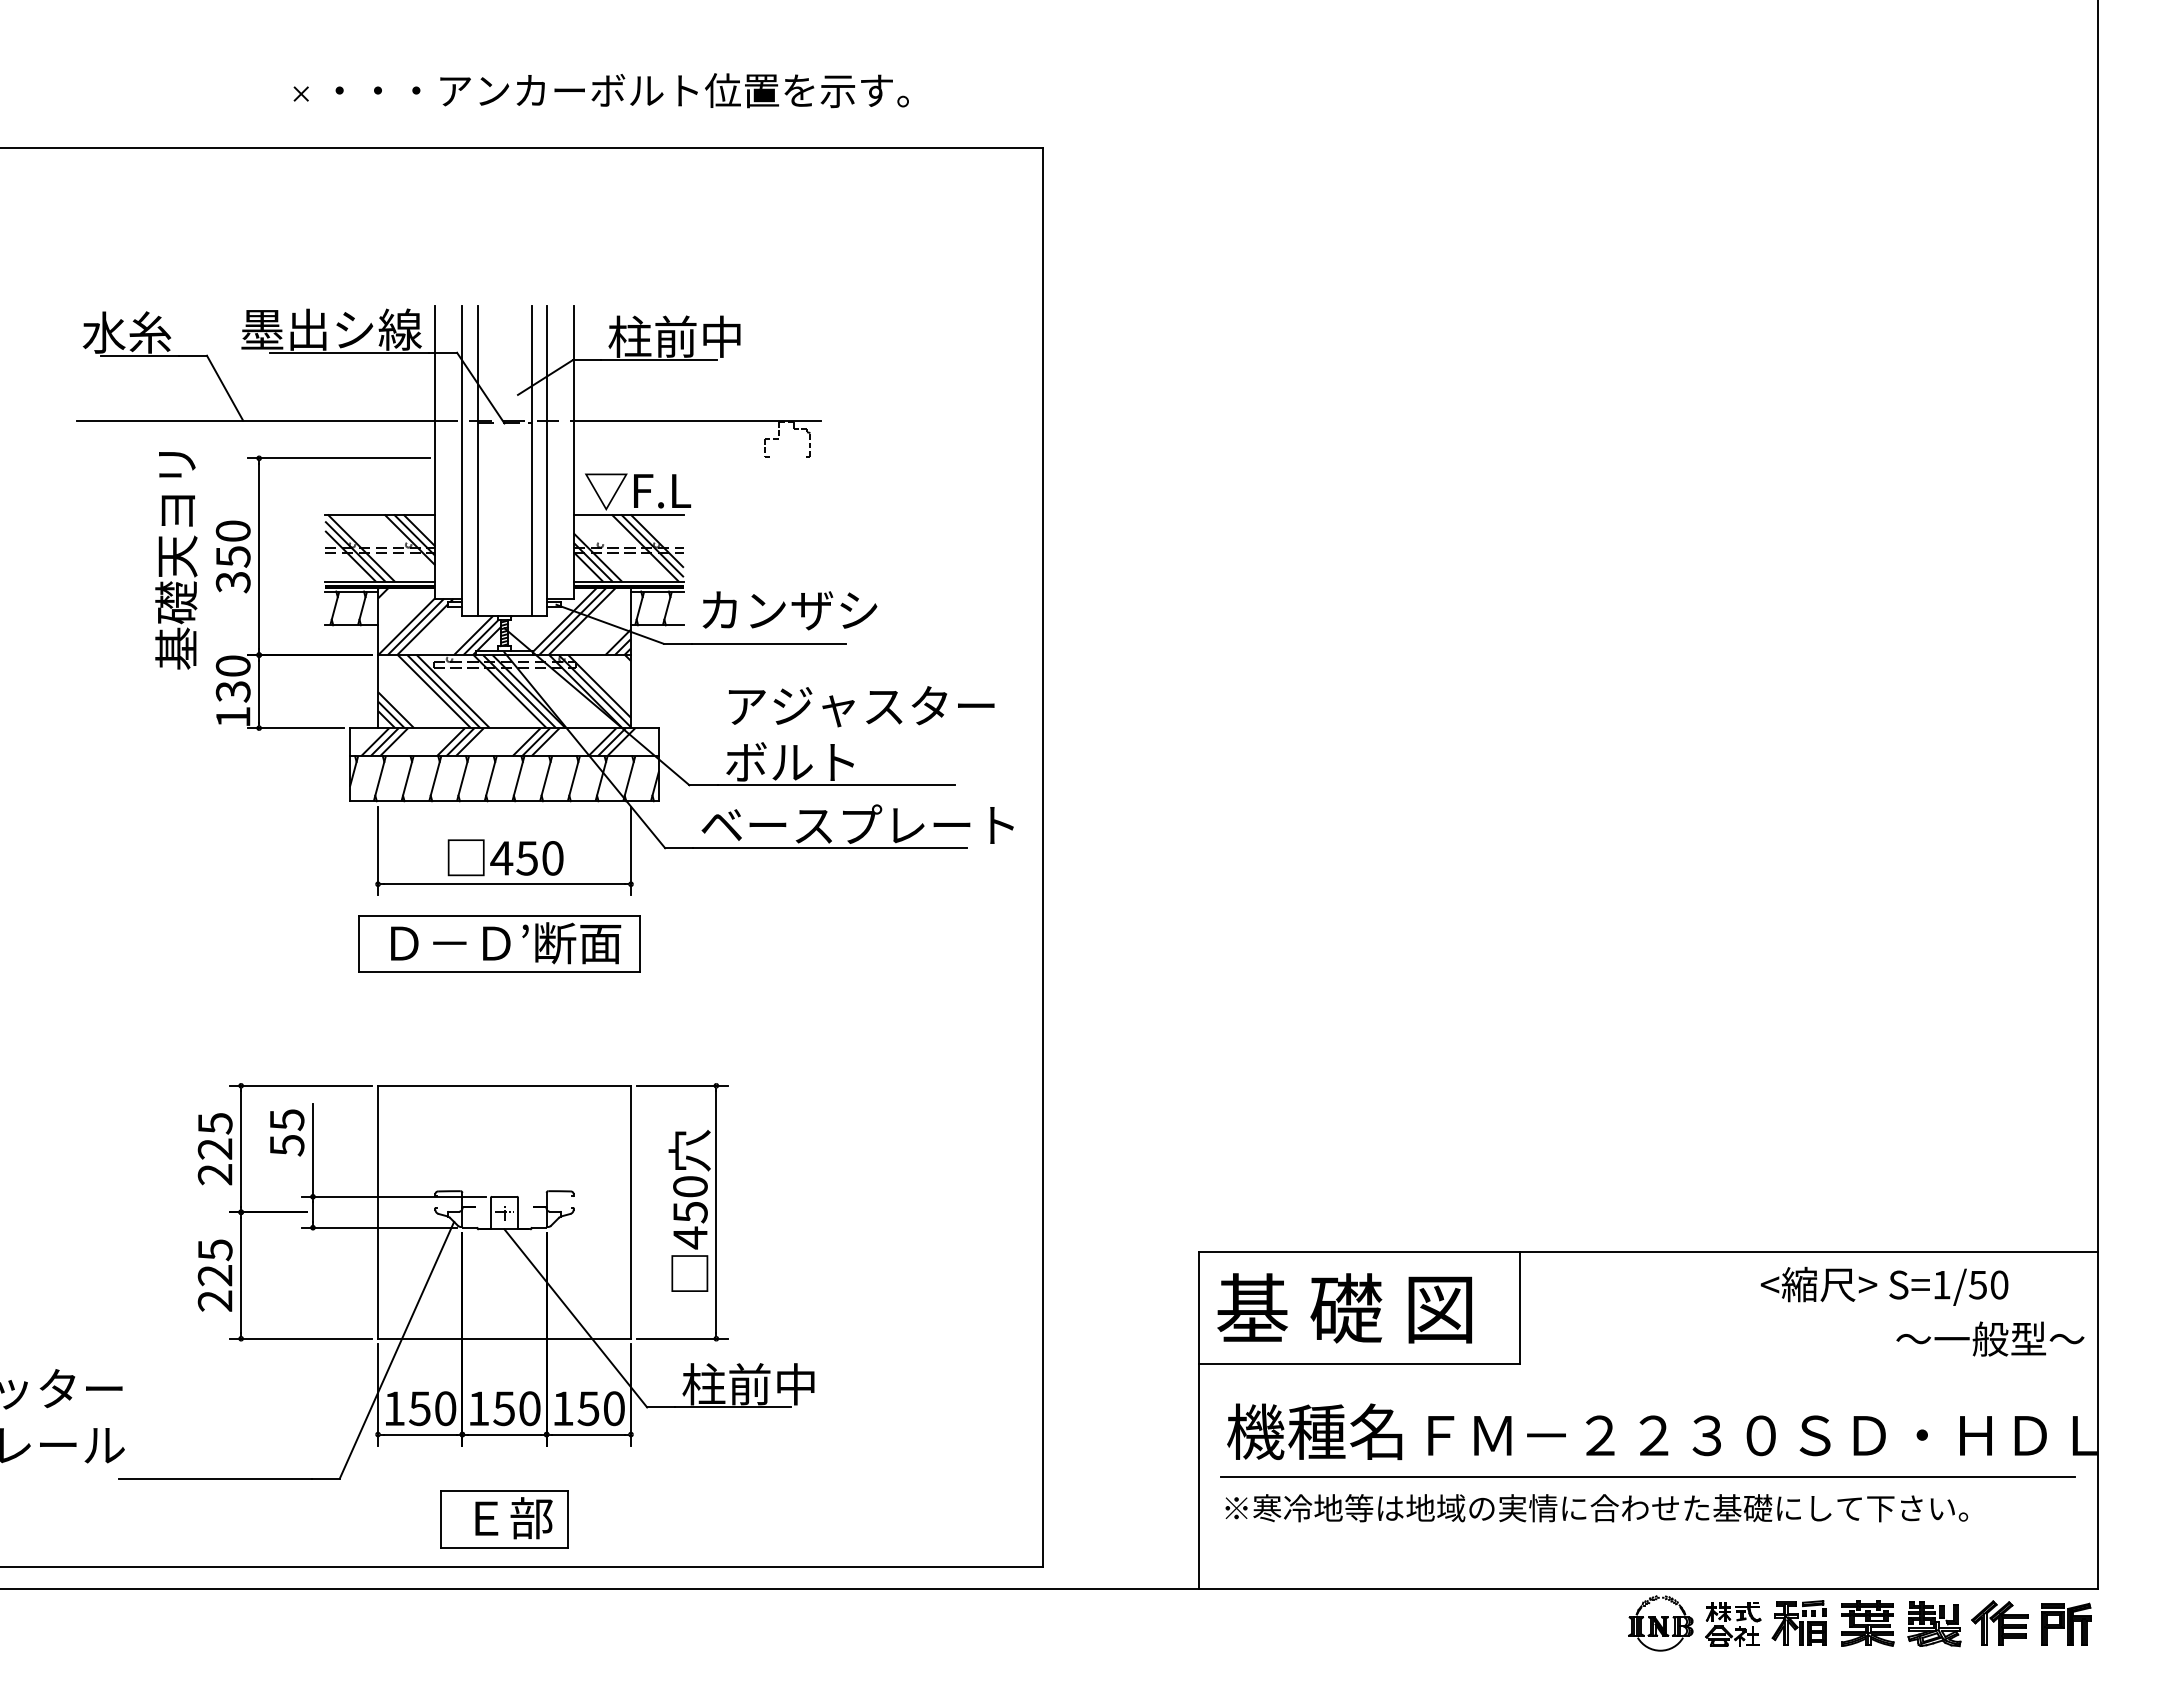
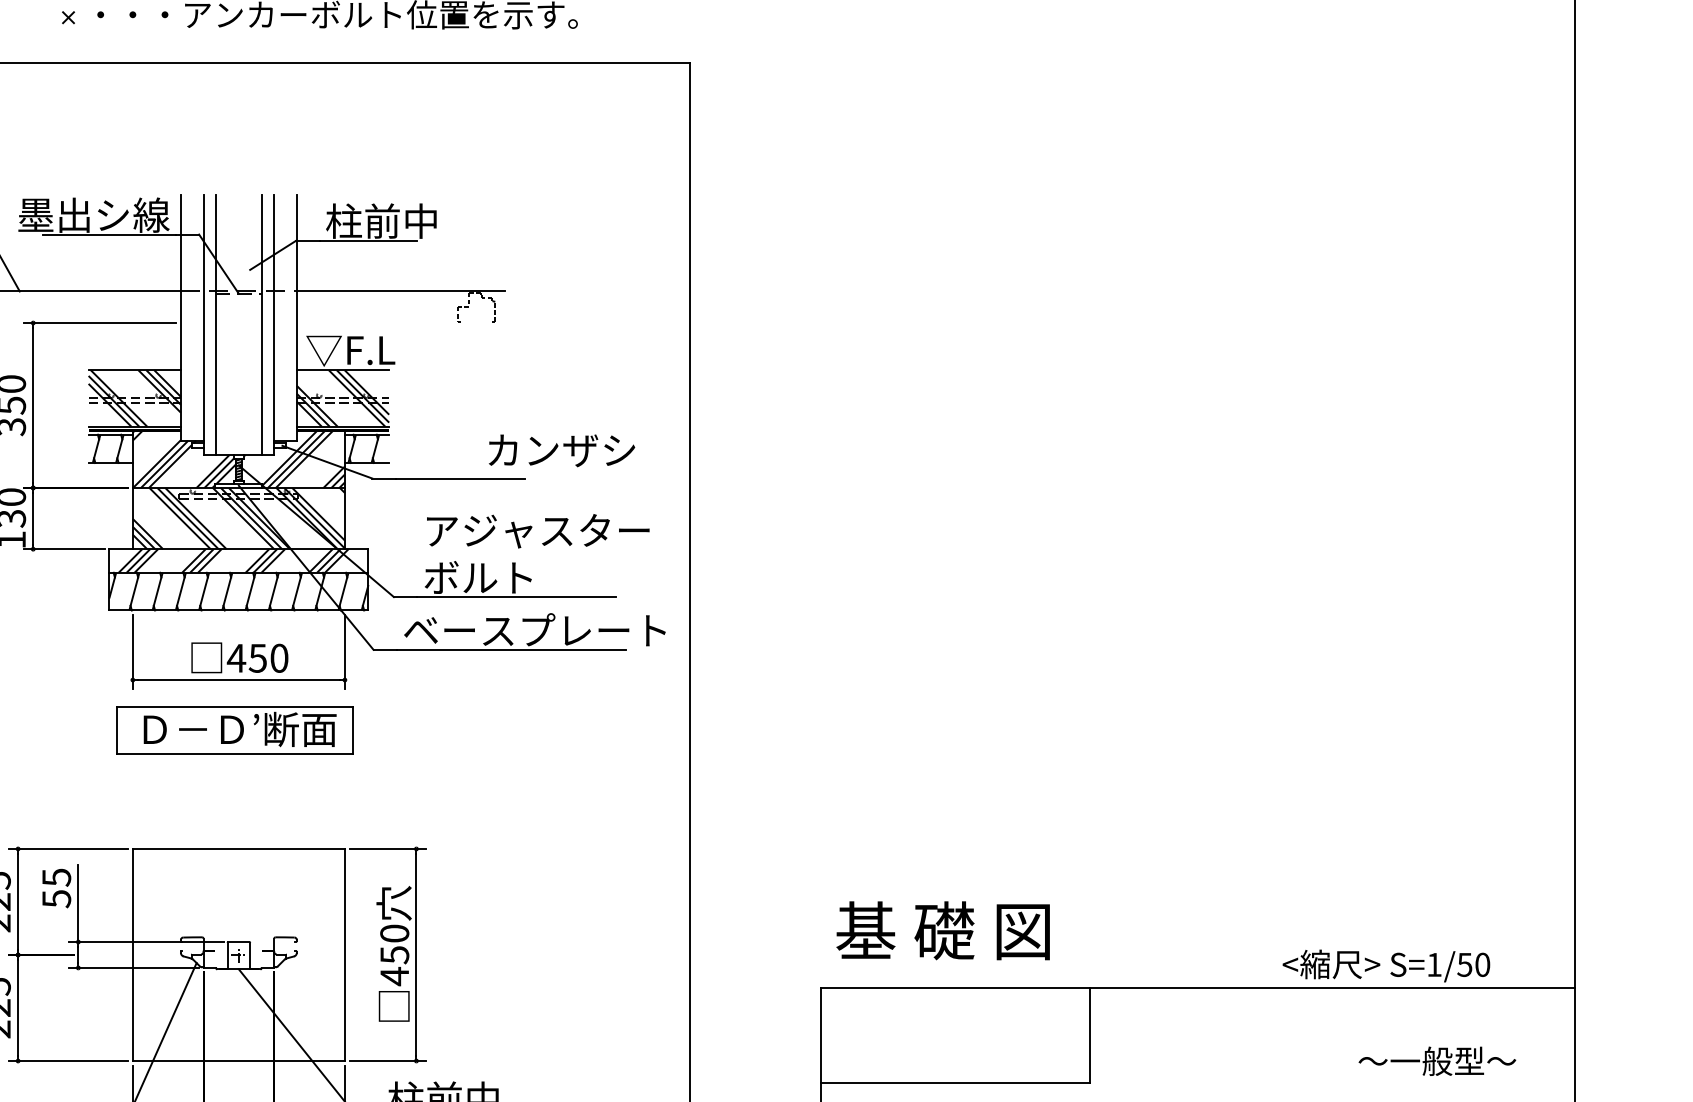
text: (789, 610) -> (561, 450), moved
text: (1884, 1285) -> (1386, 965), moved
text: (1344, 1308) -> (942, 930), moved
text: (1990, 1338) -> (1437, 1060), moved

